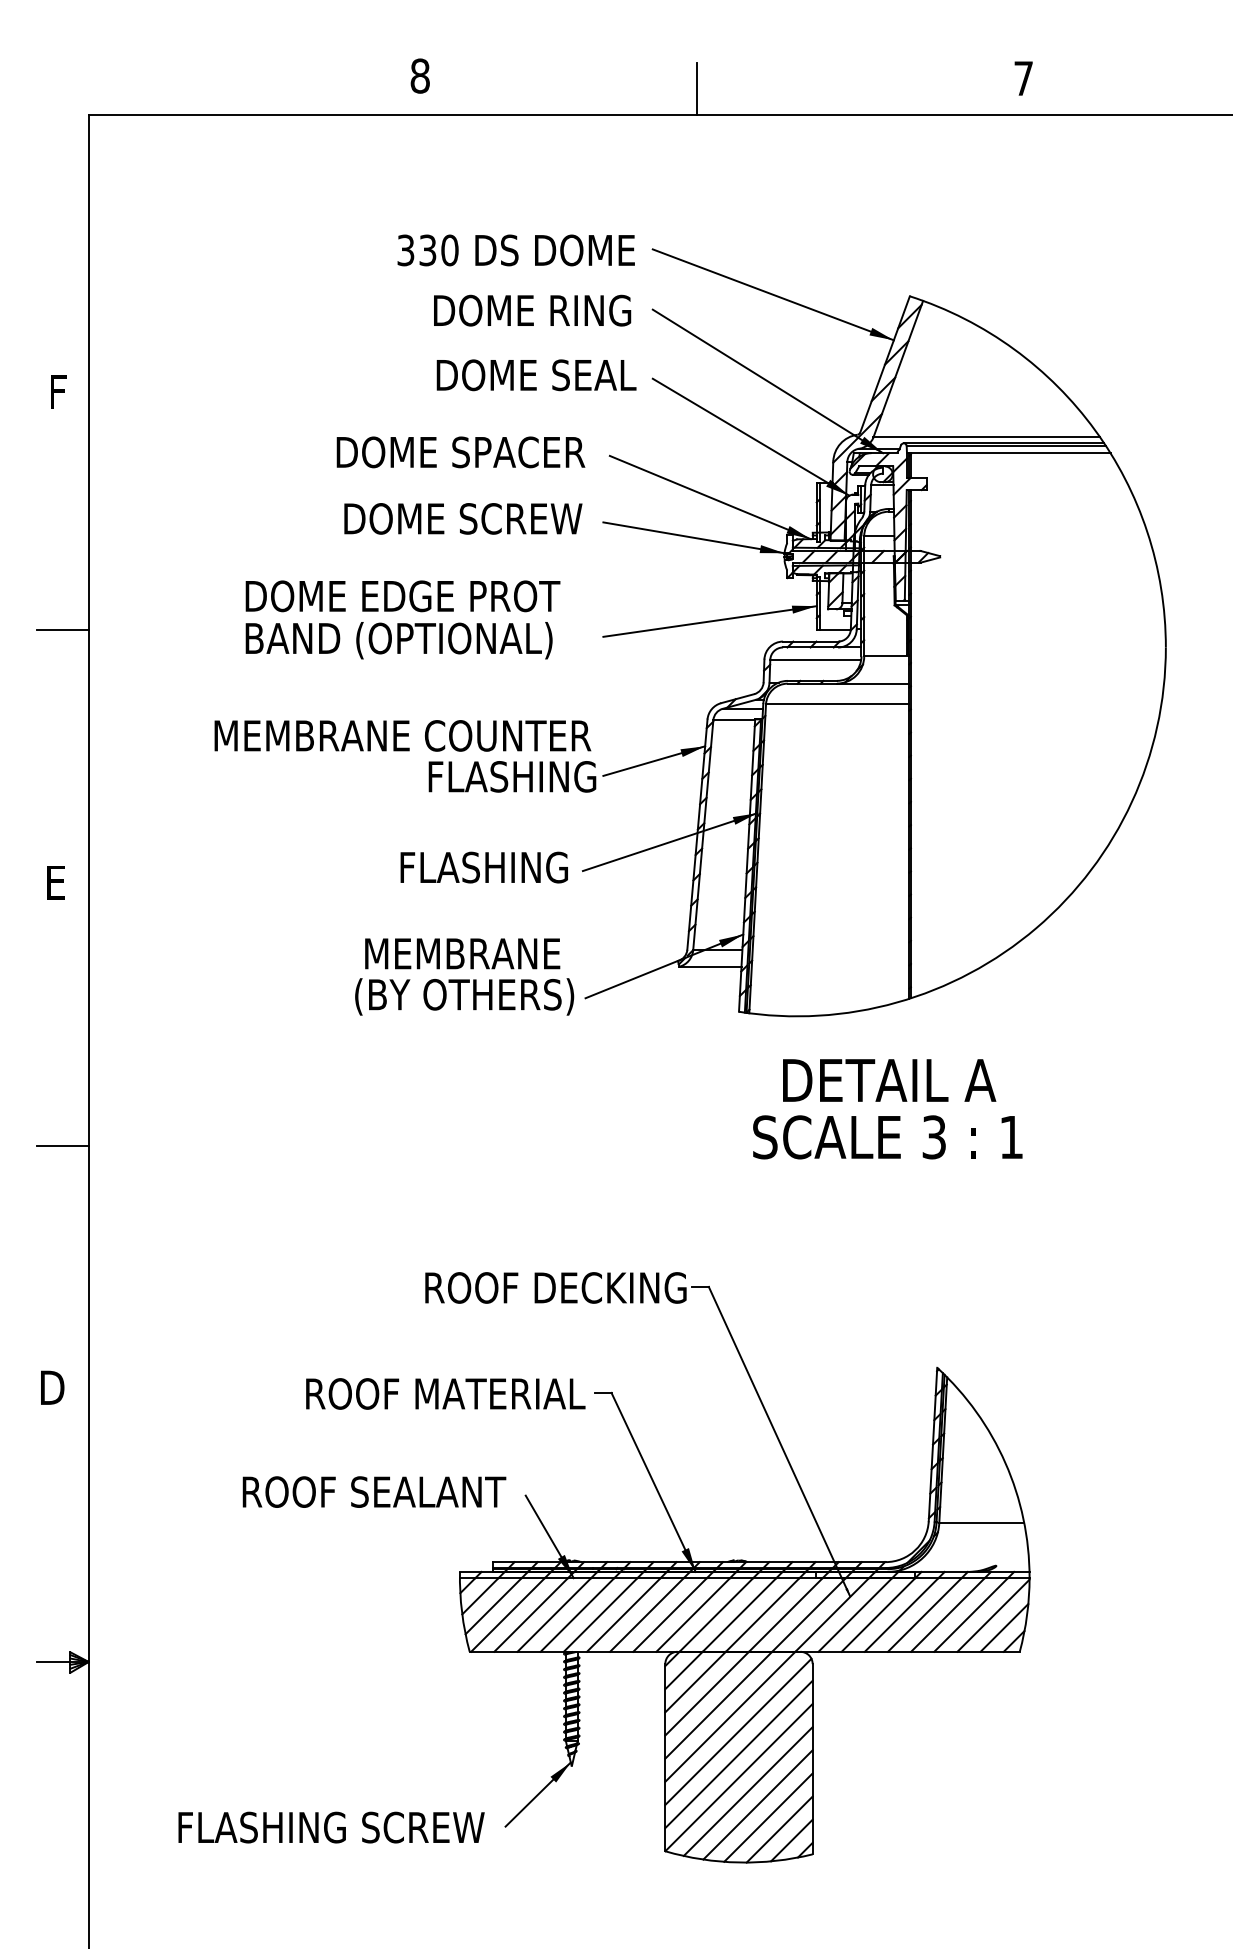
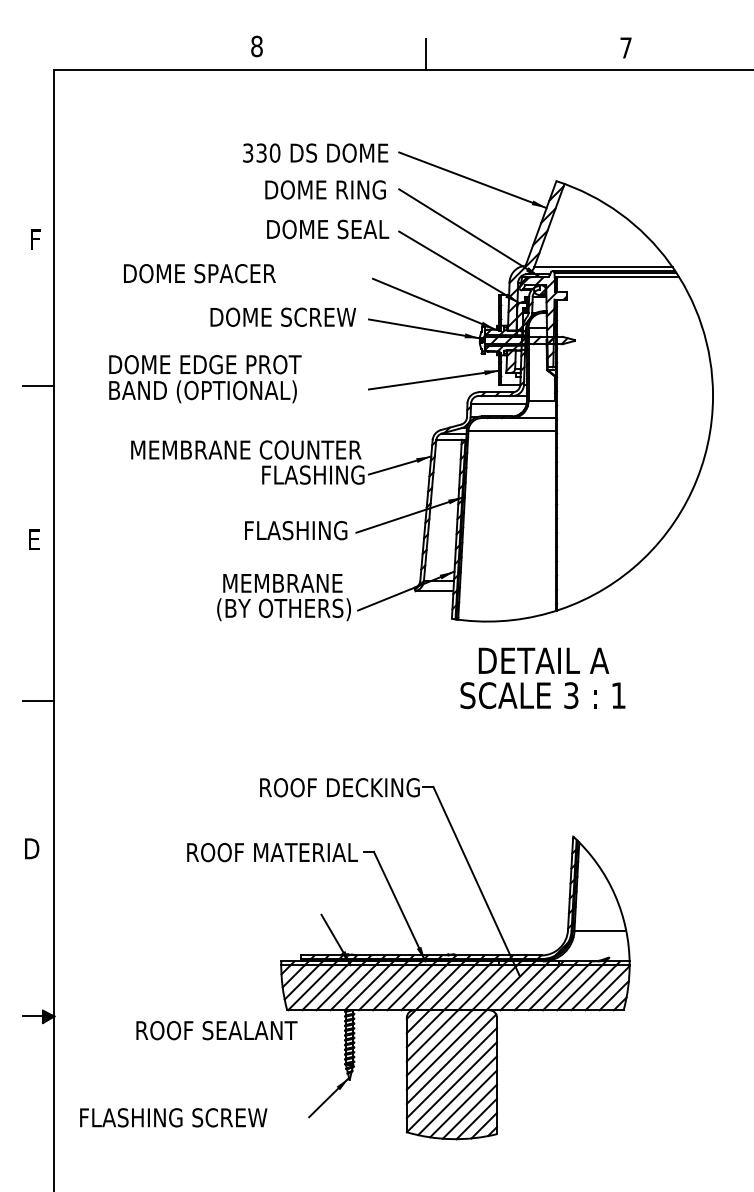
text: (460, 452) -> (199, 273), moved
text: (403, 620) -> (205, 379), moved
text: (373, 1491) -> (216, 1030), moved
text: (331, 1827) -> (173, 1117), moved

